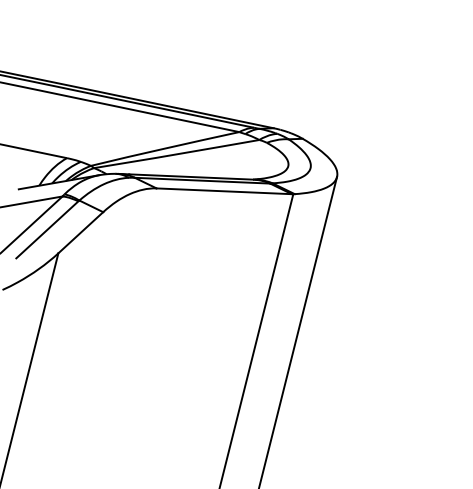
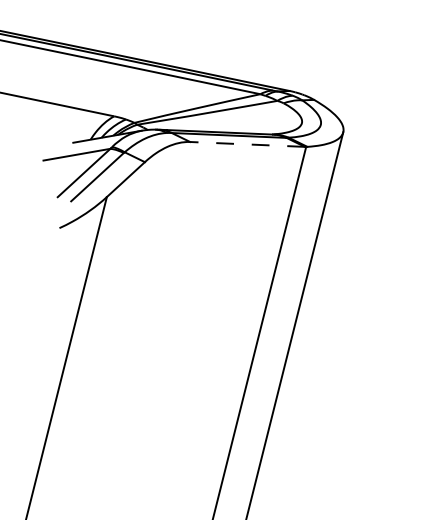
line: (224, 191) -> (247, 144), solid -> dashed

